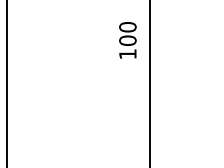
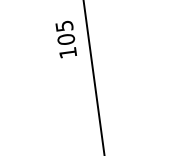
text: (127, 27) -> (64, 26), 100 -> 105

